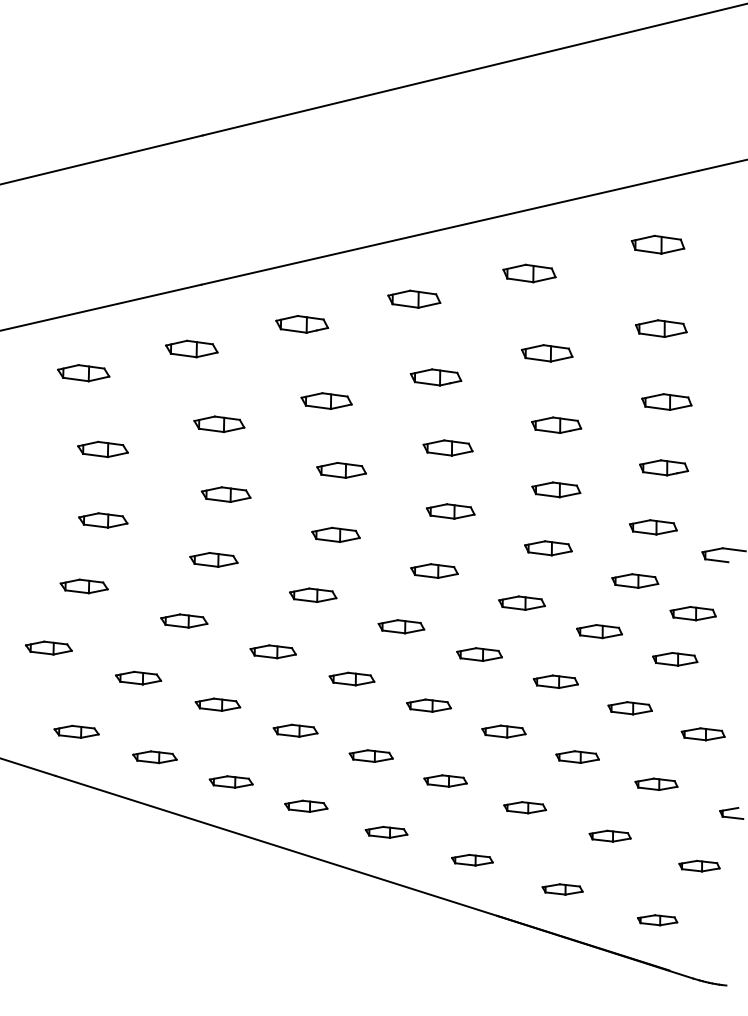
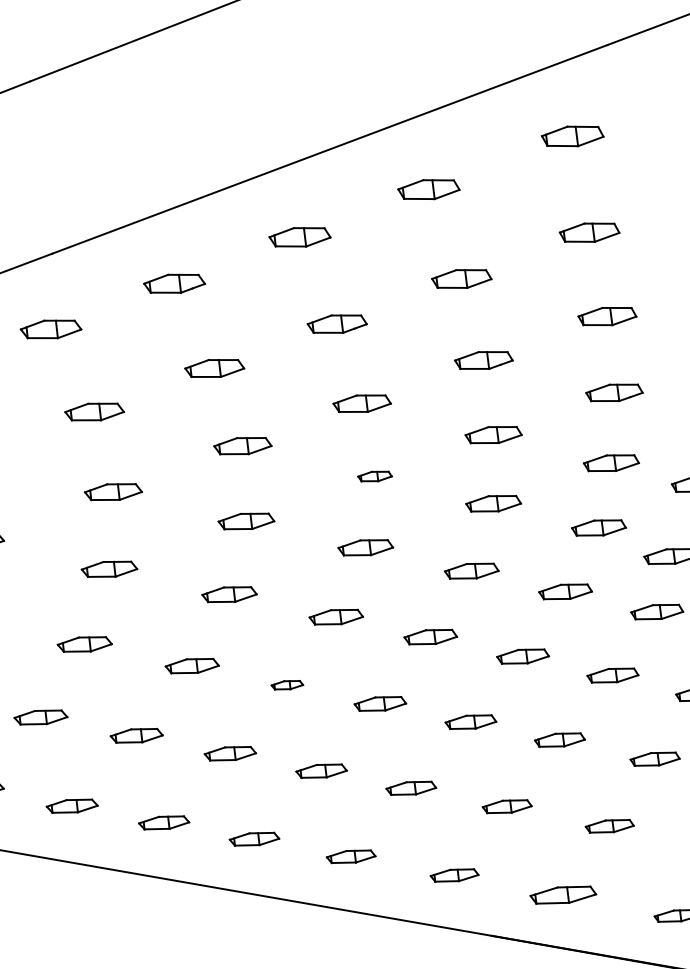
part: (450, 511) -> (374, 476), size x0.6
part: (351, 678) -> (286, 684), size x0.6
part: (562, 889) -> (563, 895), size x1.4

